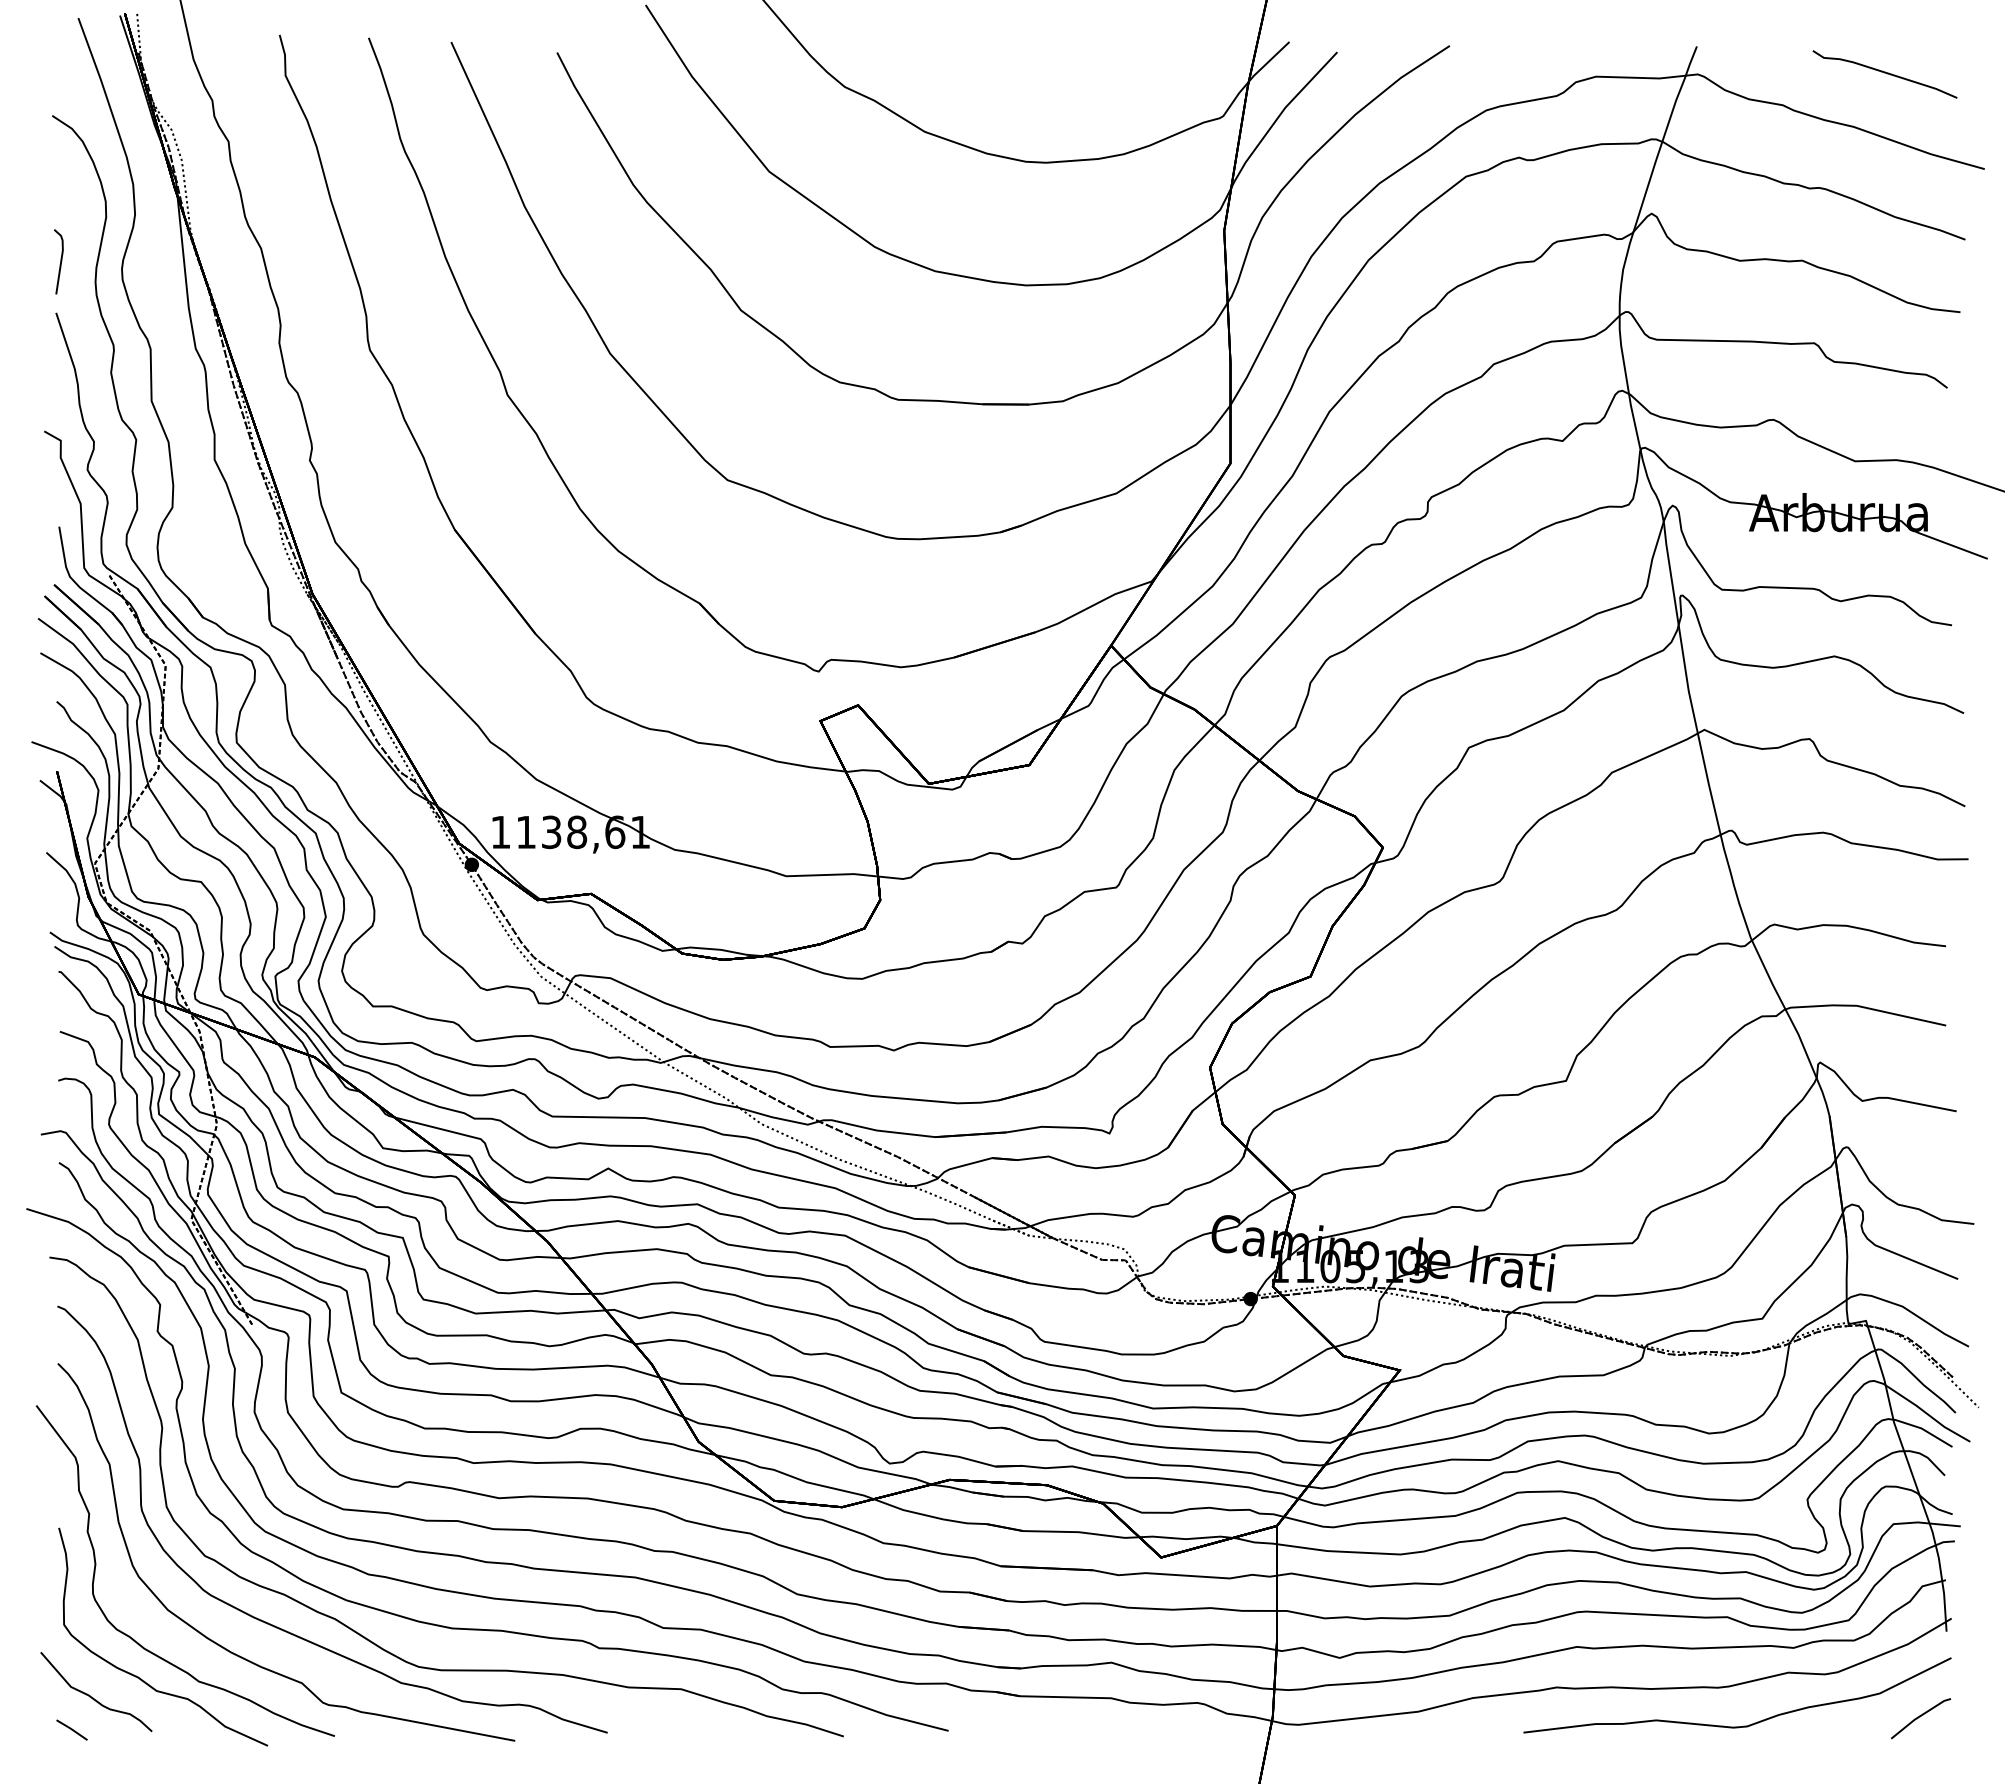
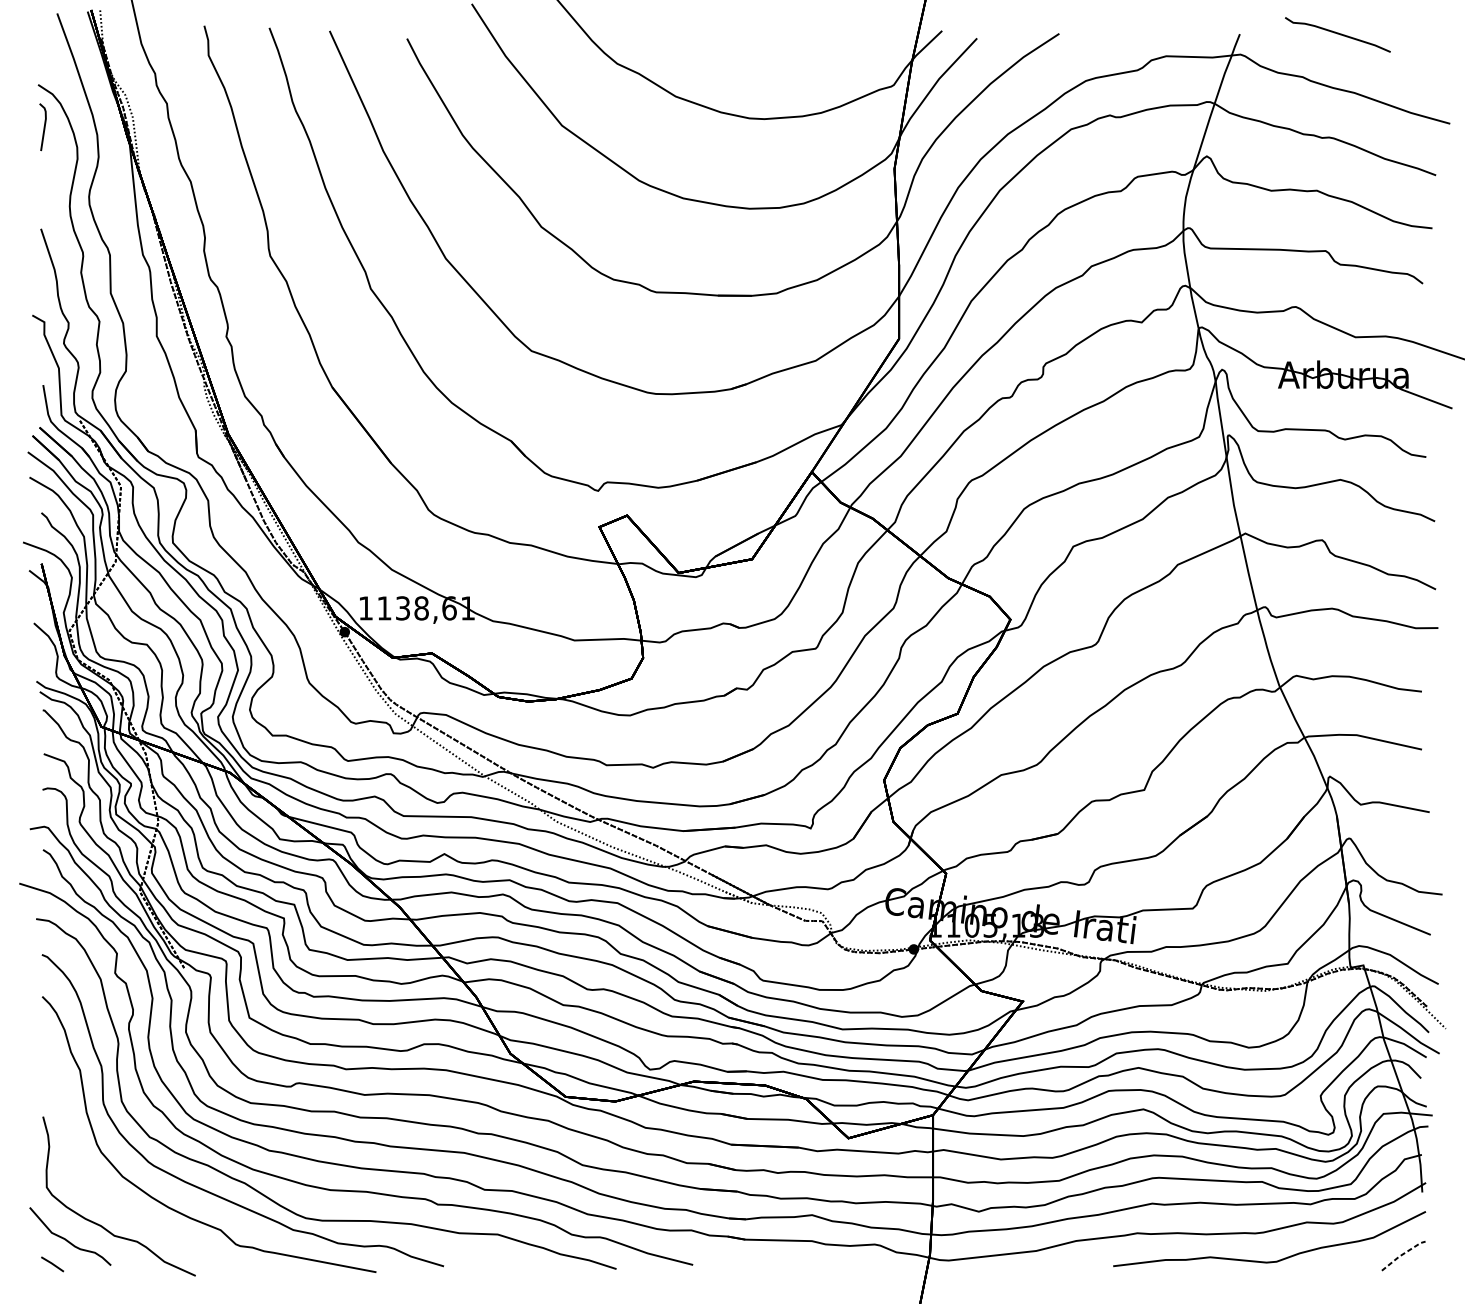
curve: (1884, 73) -> (1337, 34), moved
line: (60, 261) -> (44, 126), moved
curve: (132, 1637) -> (96, 1196), removed
line: (1920, 1716) -> (1403, 1254), solid -> dashed

